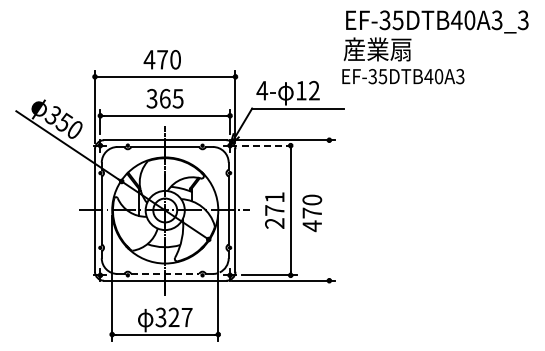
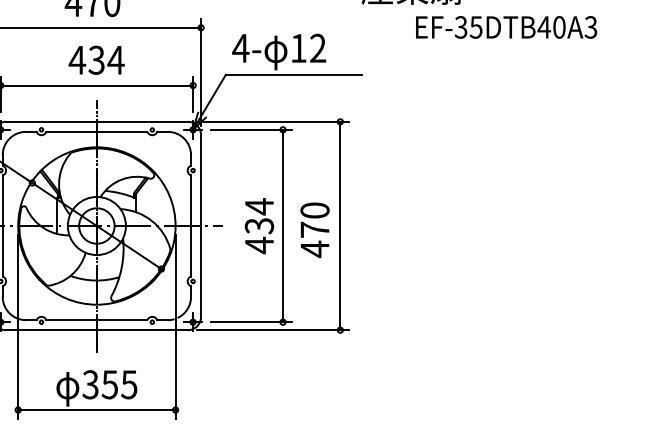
text: (403, 76) -> (506, 27), moved
text: (164, 98) -> (95, 59), 365 -> 434
line: (269, 145) -> (251, 129), dashed -> solid
text: (274, 210) -> (258, 226), 271 -> 434
line: (329, 210) -> (340, 226), added
line: (165, 273) -> (97, 319), dashed -> solid
text: (180, 317) -> (119, 384), 327 -> 355

